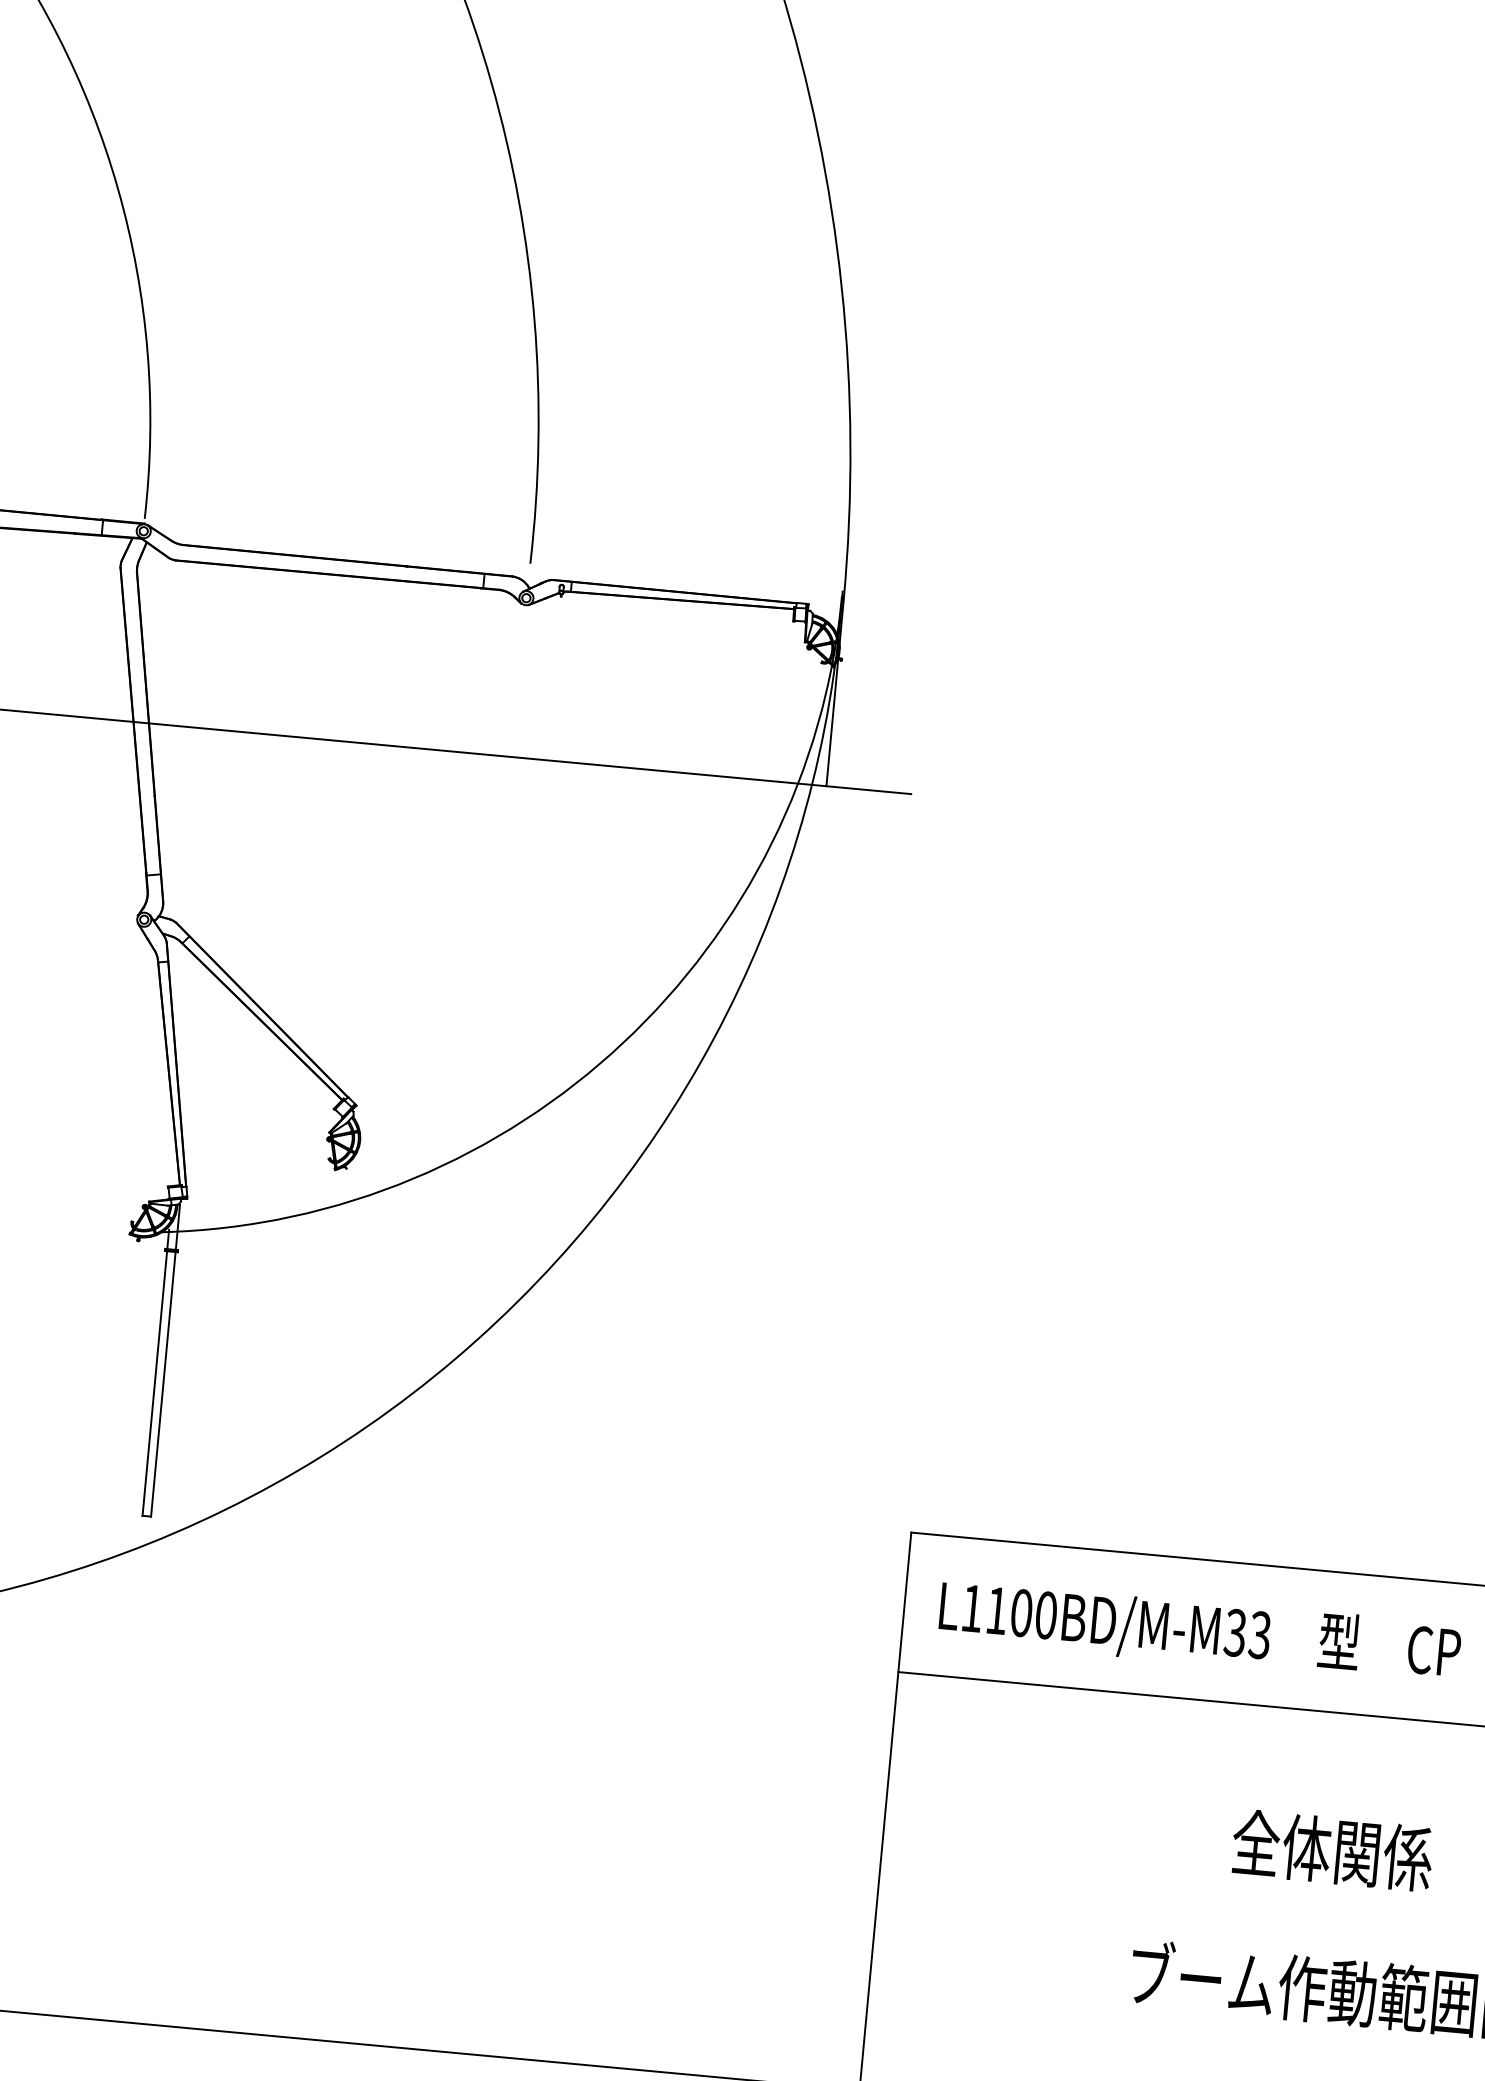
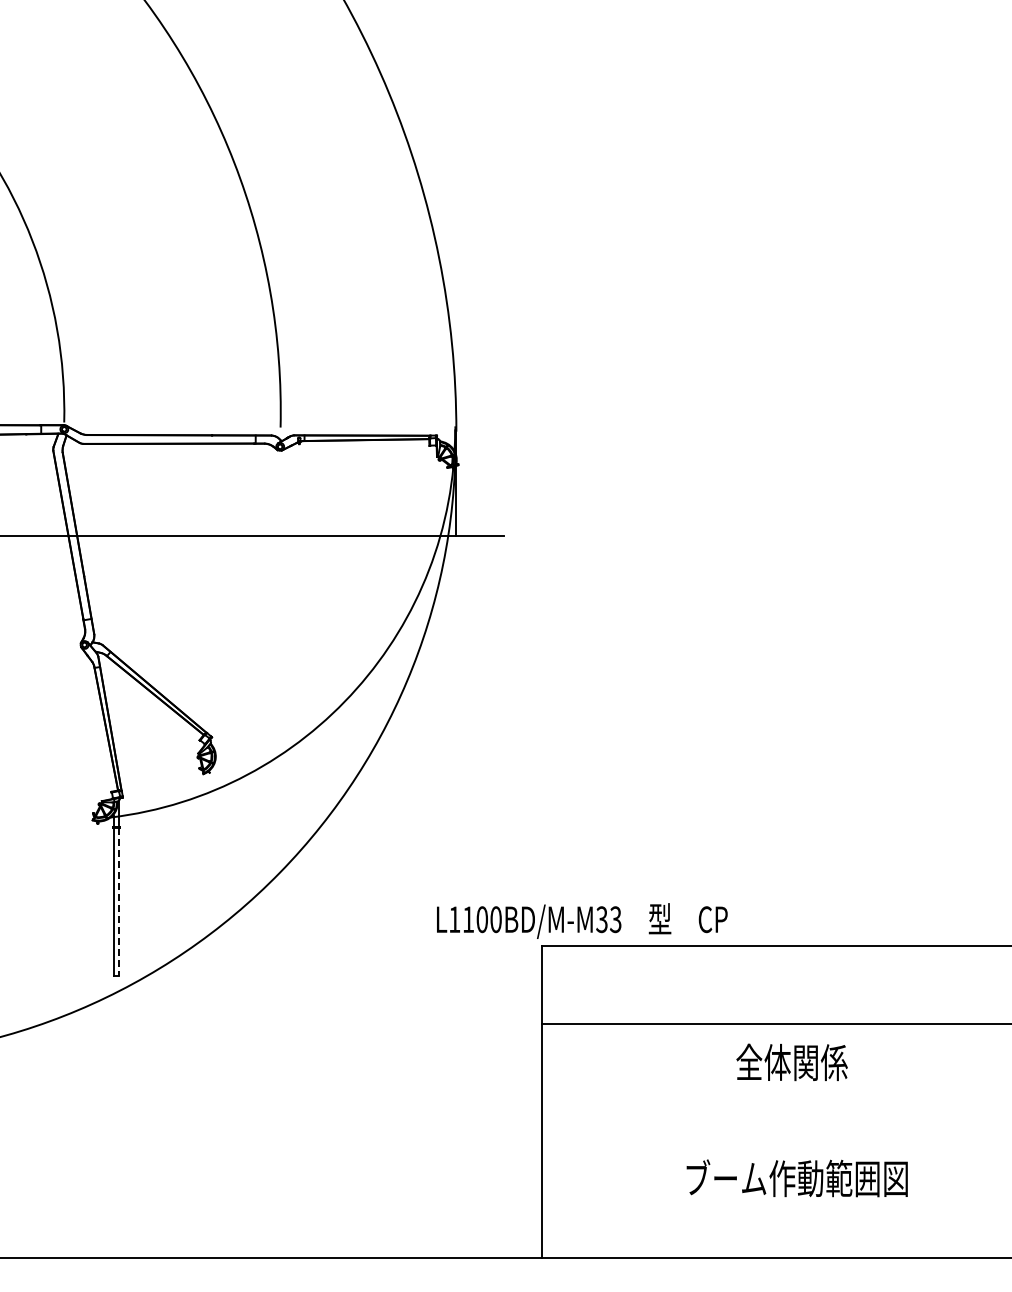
line: (163, 1385) -> (119, 902), solid -> dashed
text: (1200, 1631) -> (582, 920), moved
text: (1331, 1850) -> (791, 1062), moved

